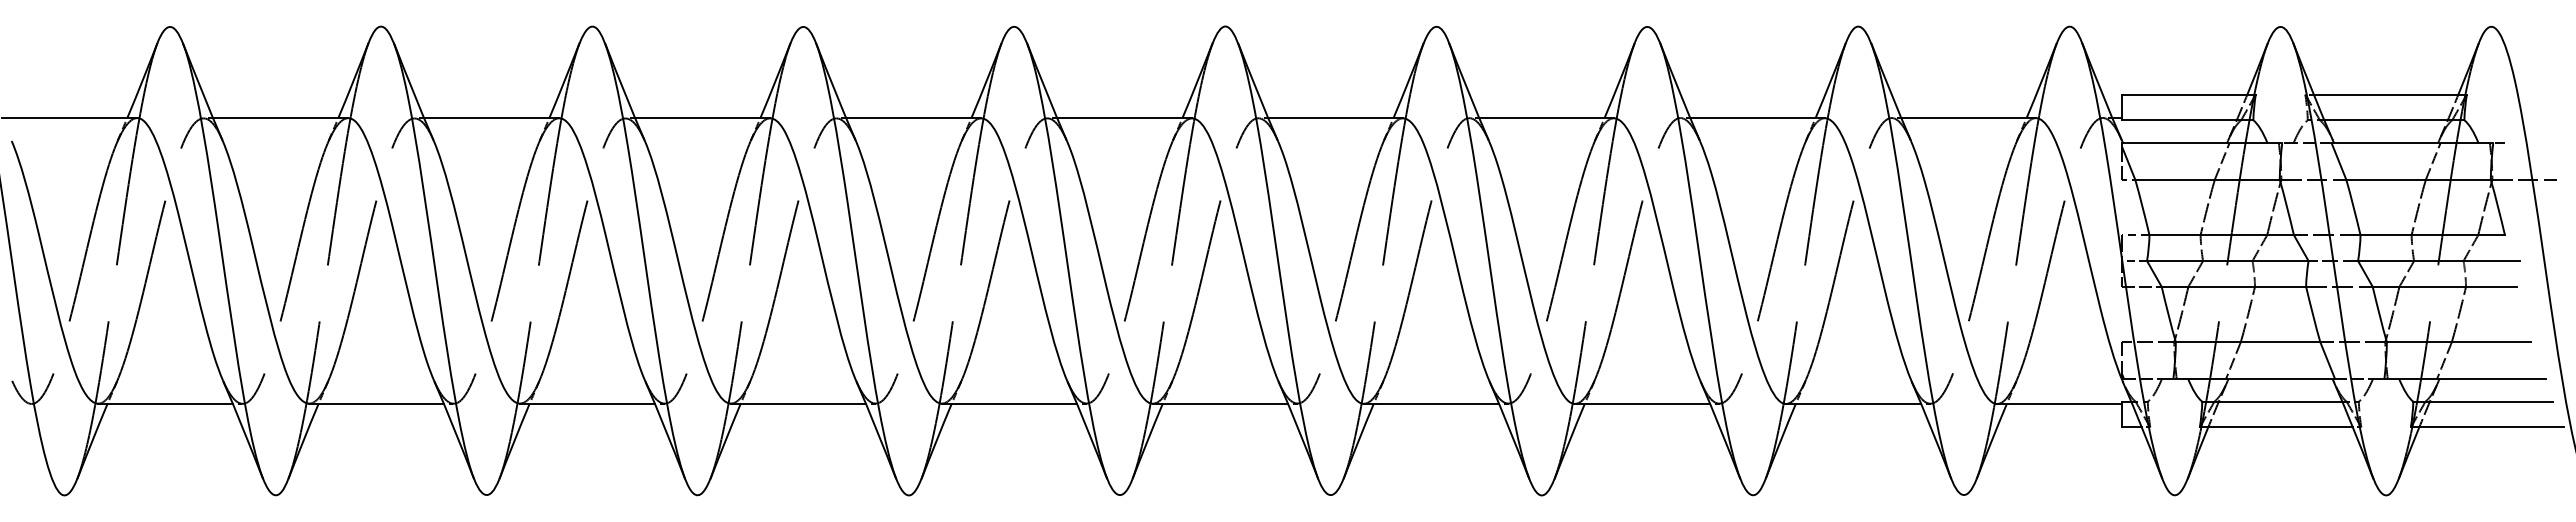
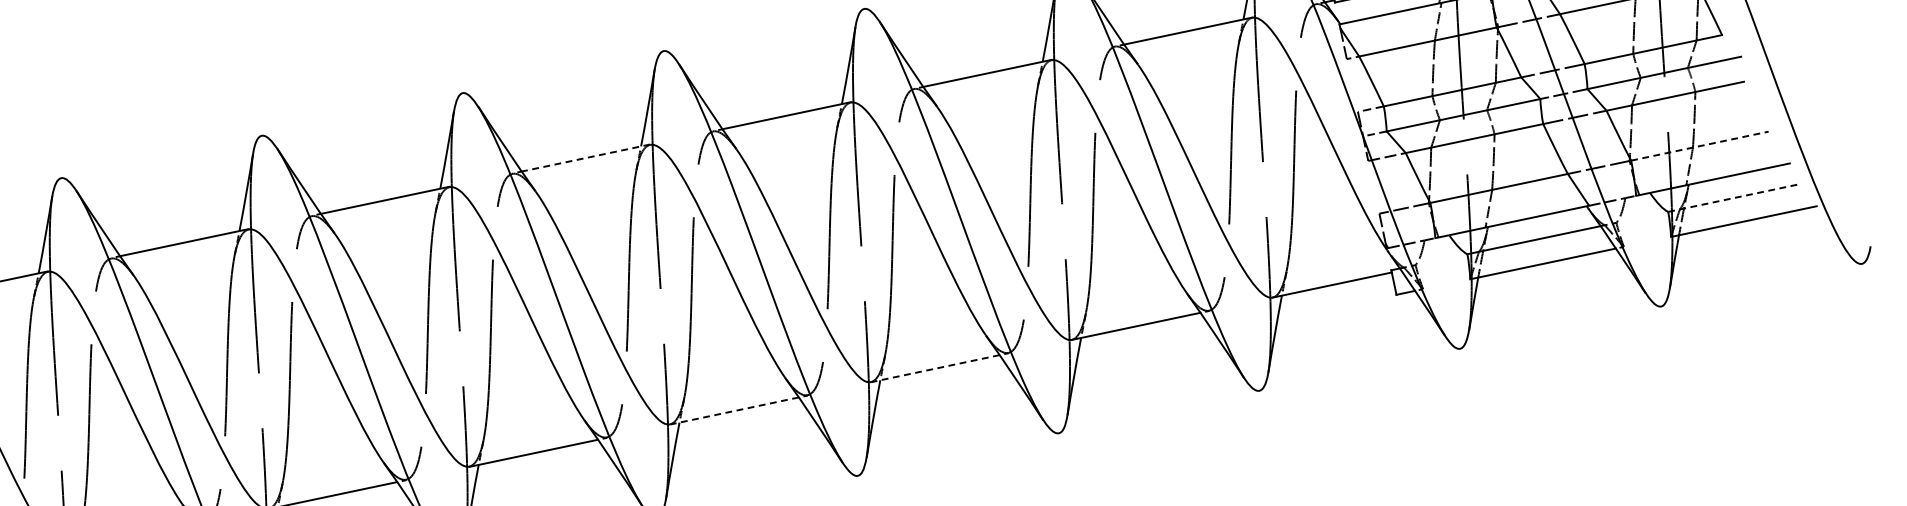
line: (1335, 117) -> (585, 157), solid -> dashed
line: (2459, 342) -> (1700, 146), solid -> dashed
line: (2483, 401) -> (1734, 197), solid -> dashed
line: (1431, 404) -> (734, 411), solid -> dashed
line: (1642, 404) -> (935, 369), solid -> dashed

